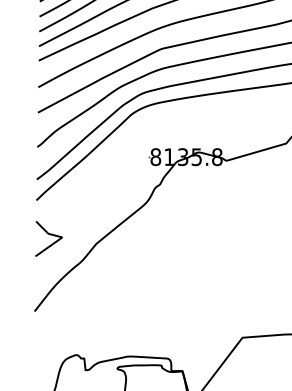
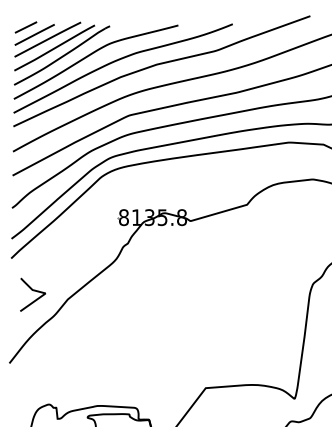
curve: (49, 235) -> (33, 291), moved

